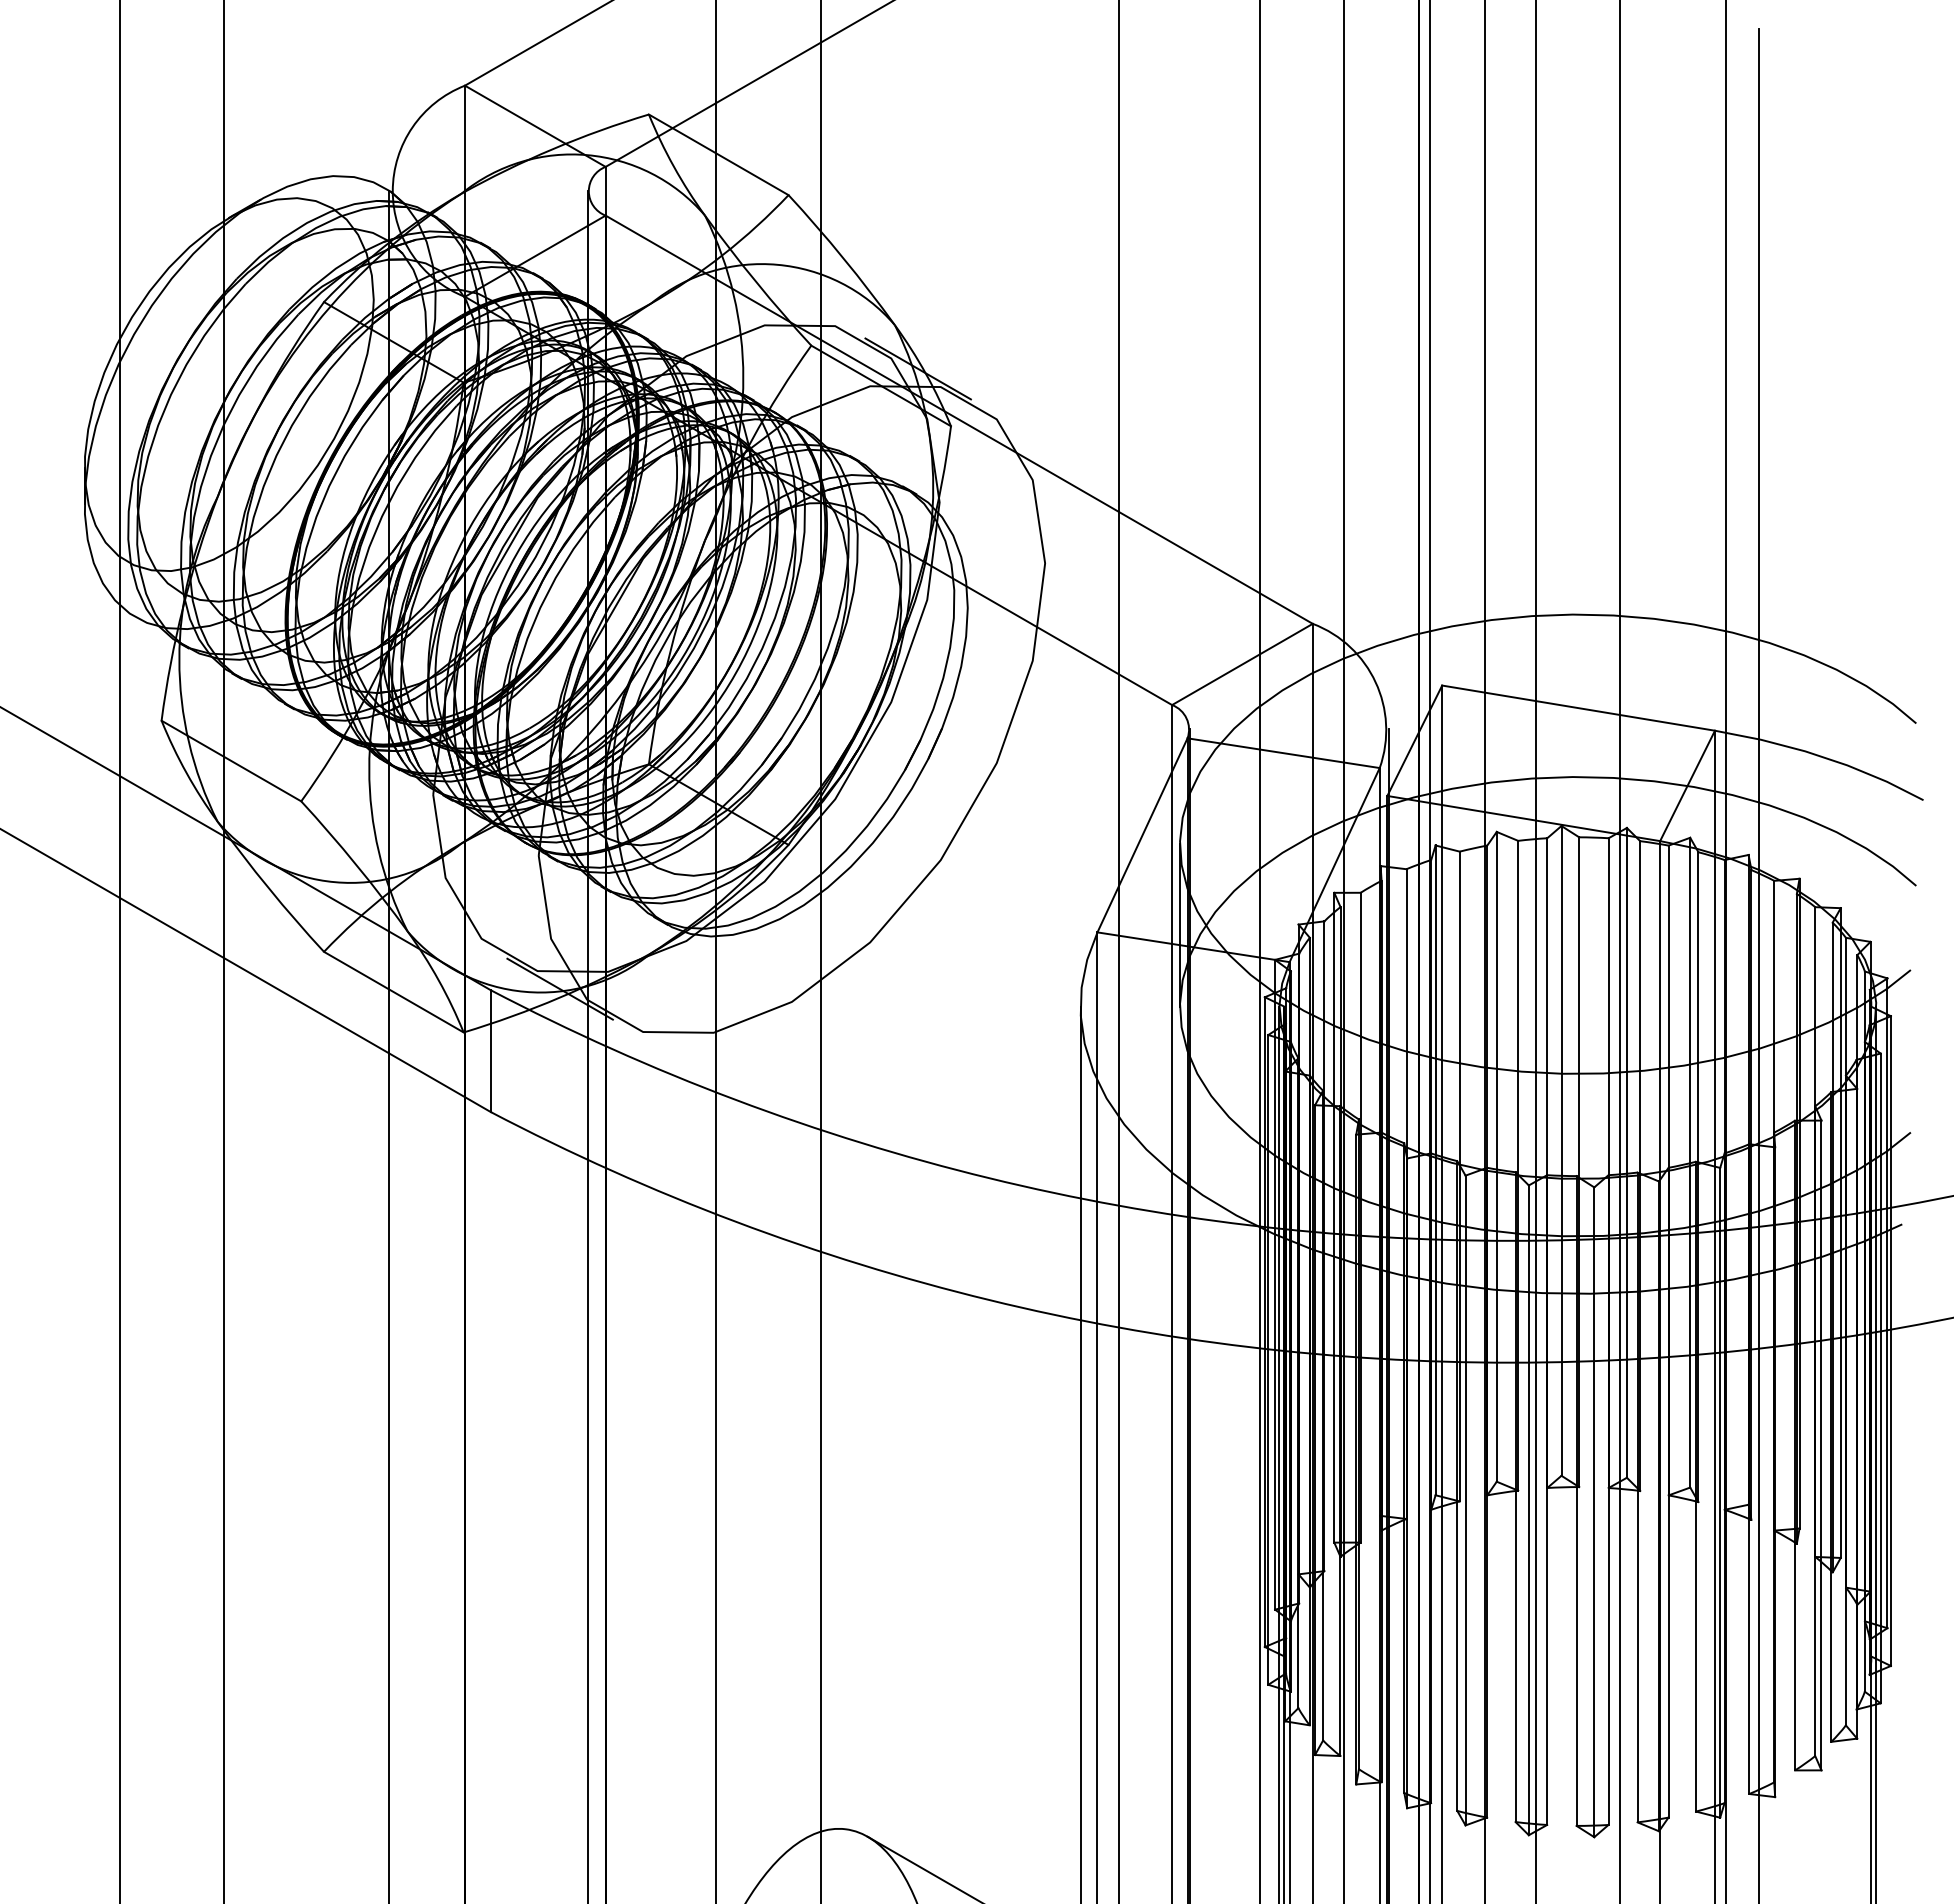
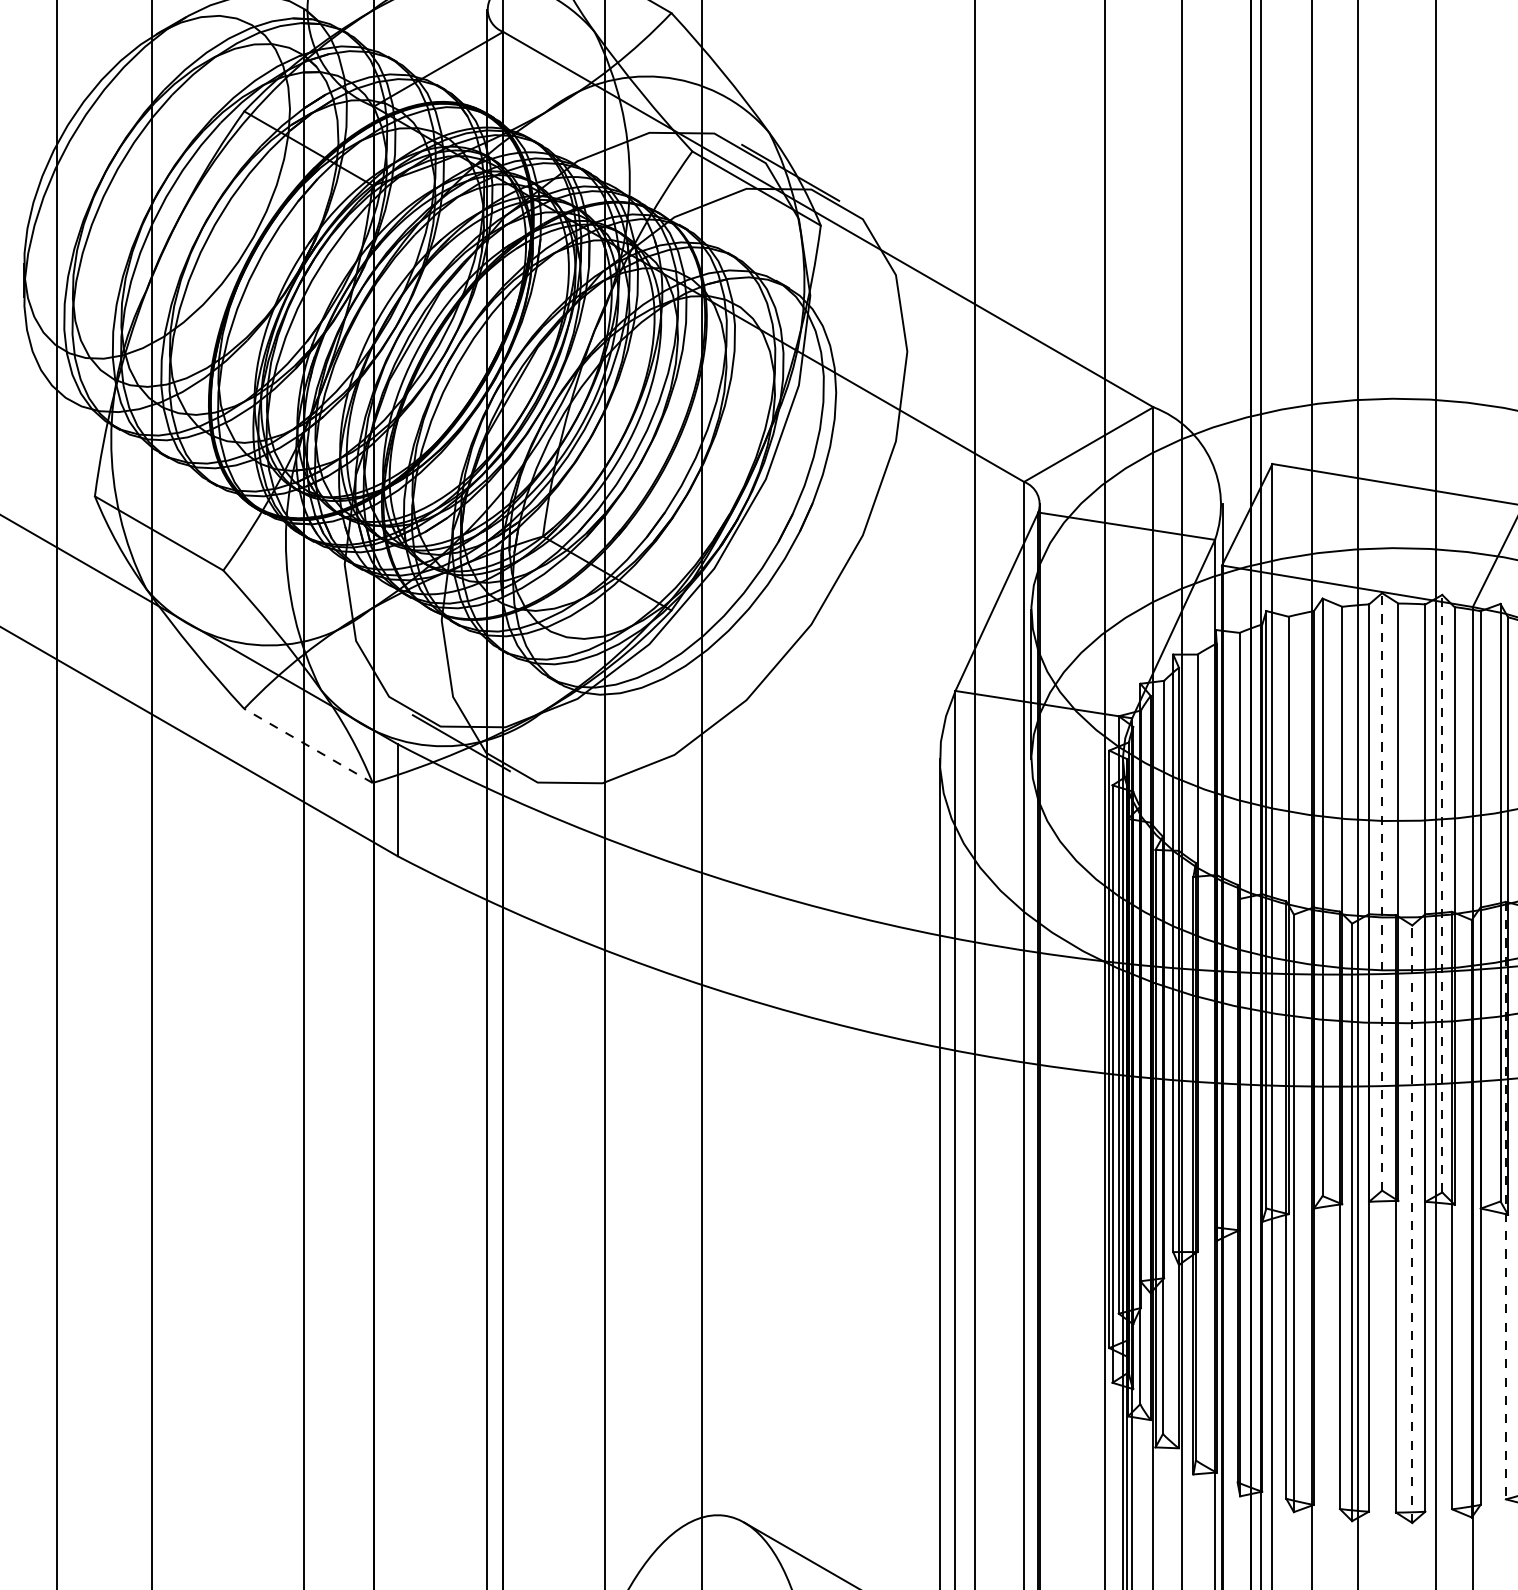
line: (393, 992) -> (308, 746), solid -> dashed
line: (1561, 1150) -> (1382, 891), solid -> dashed
line: (1626, 1152) -> (1441, 893), solid -> dashed
line: (1696, 1486) -> (1506, 1200), solid -> dashed
line: (1594, 1512) -> (1412, 1224), solid -> dashed

